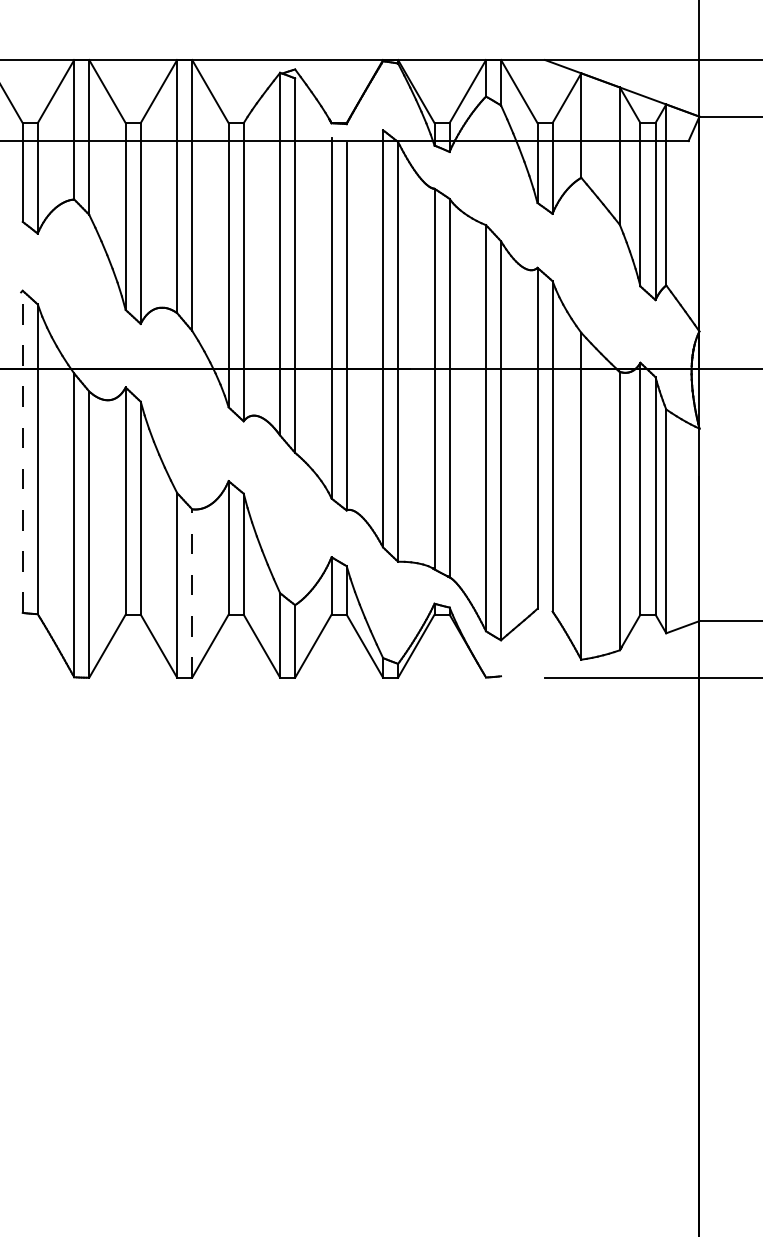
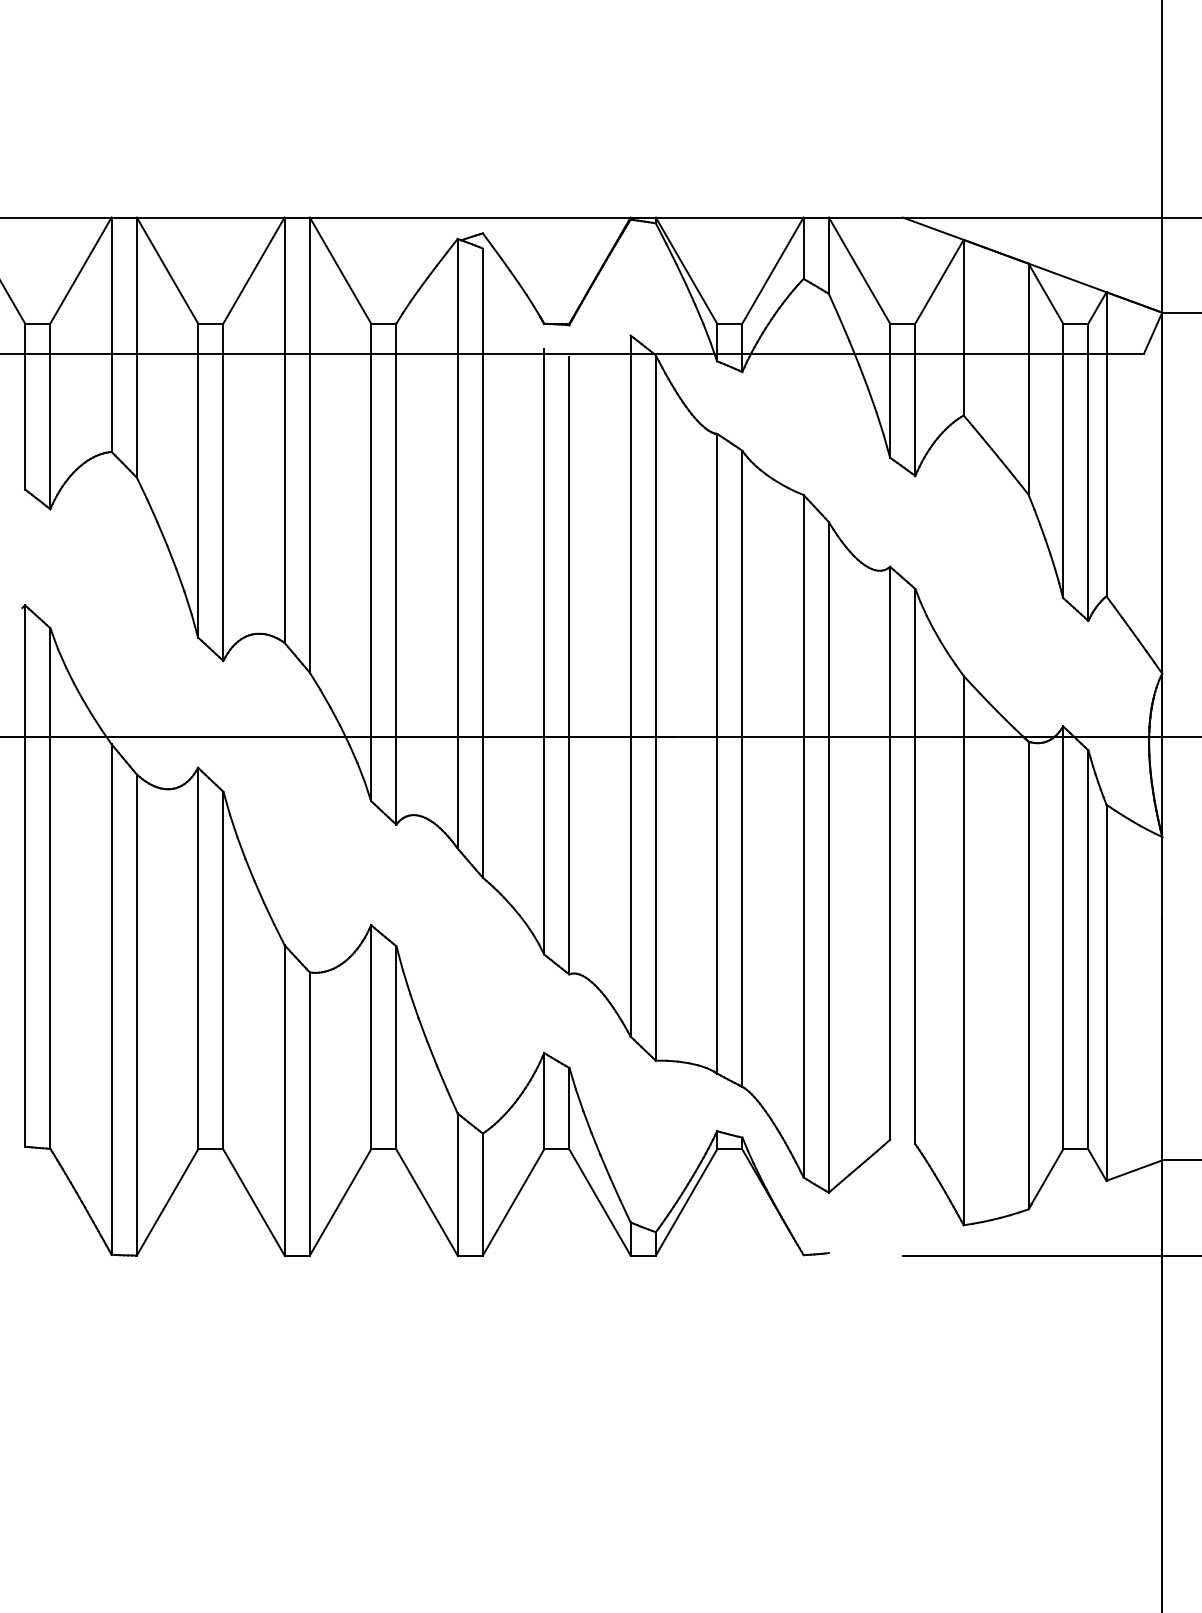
line: (22, 451) -> (24, 875), dashed -> solid
line: (192, 593) -> (310, 1113), dashed -> solid

